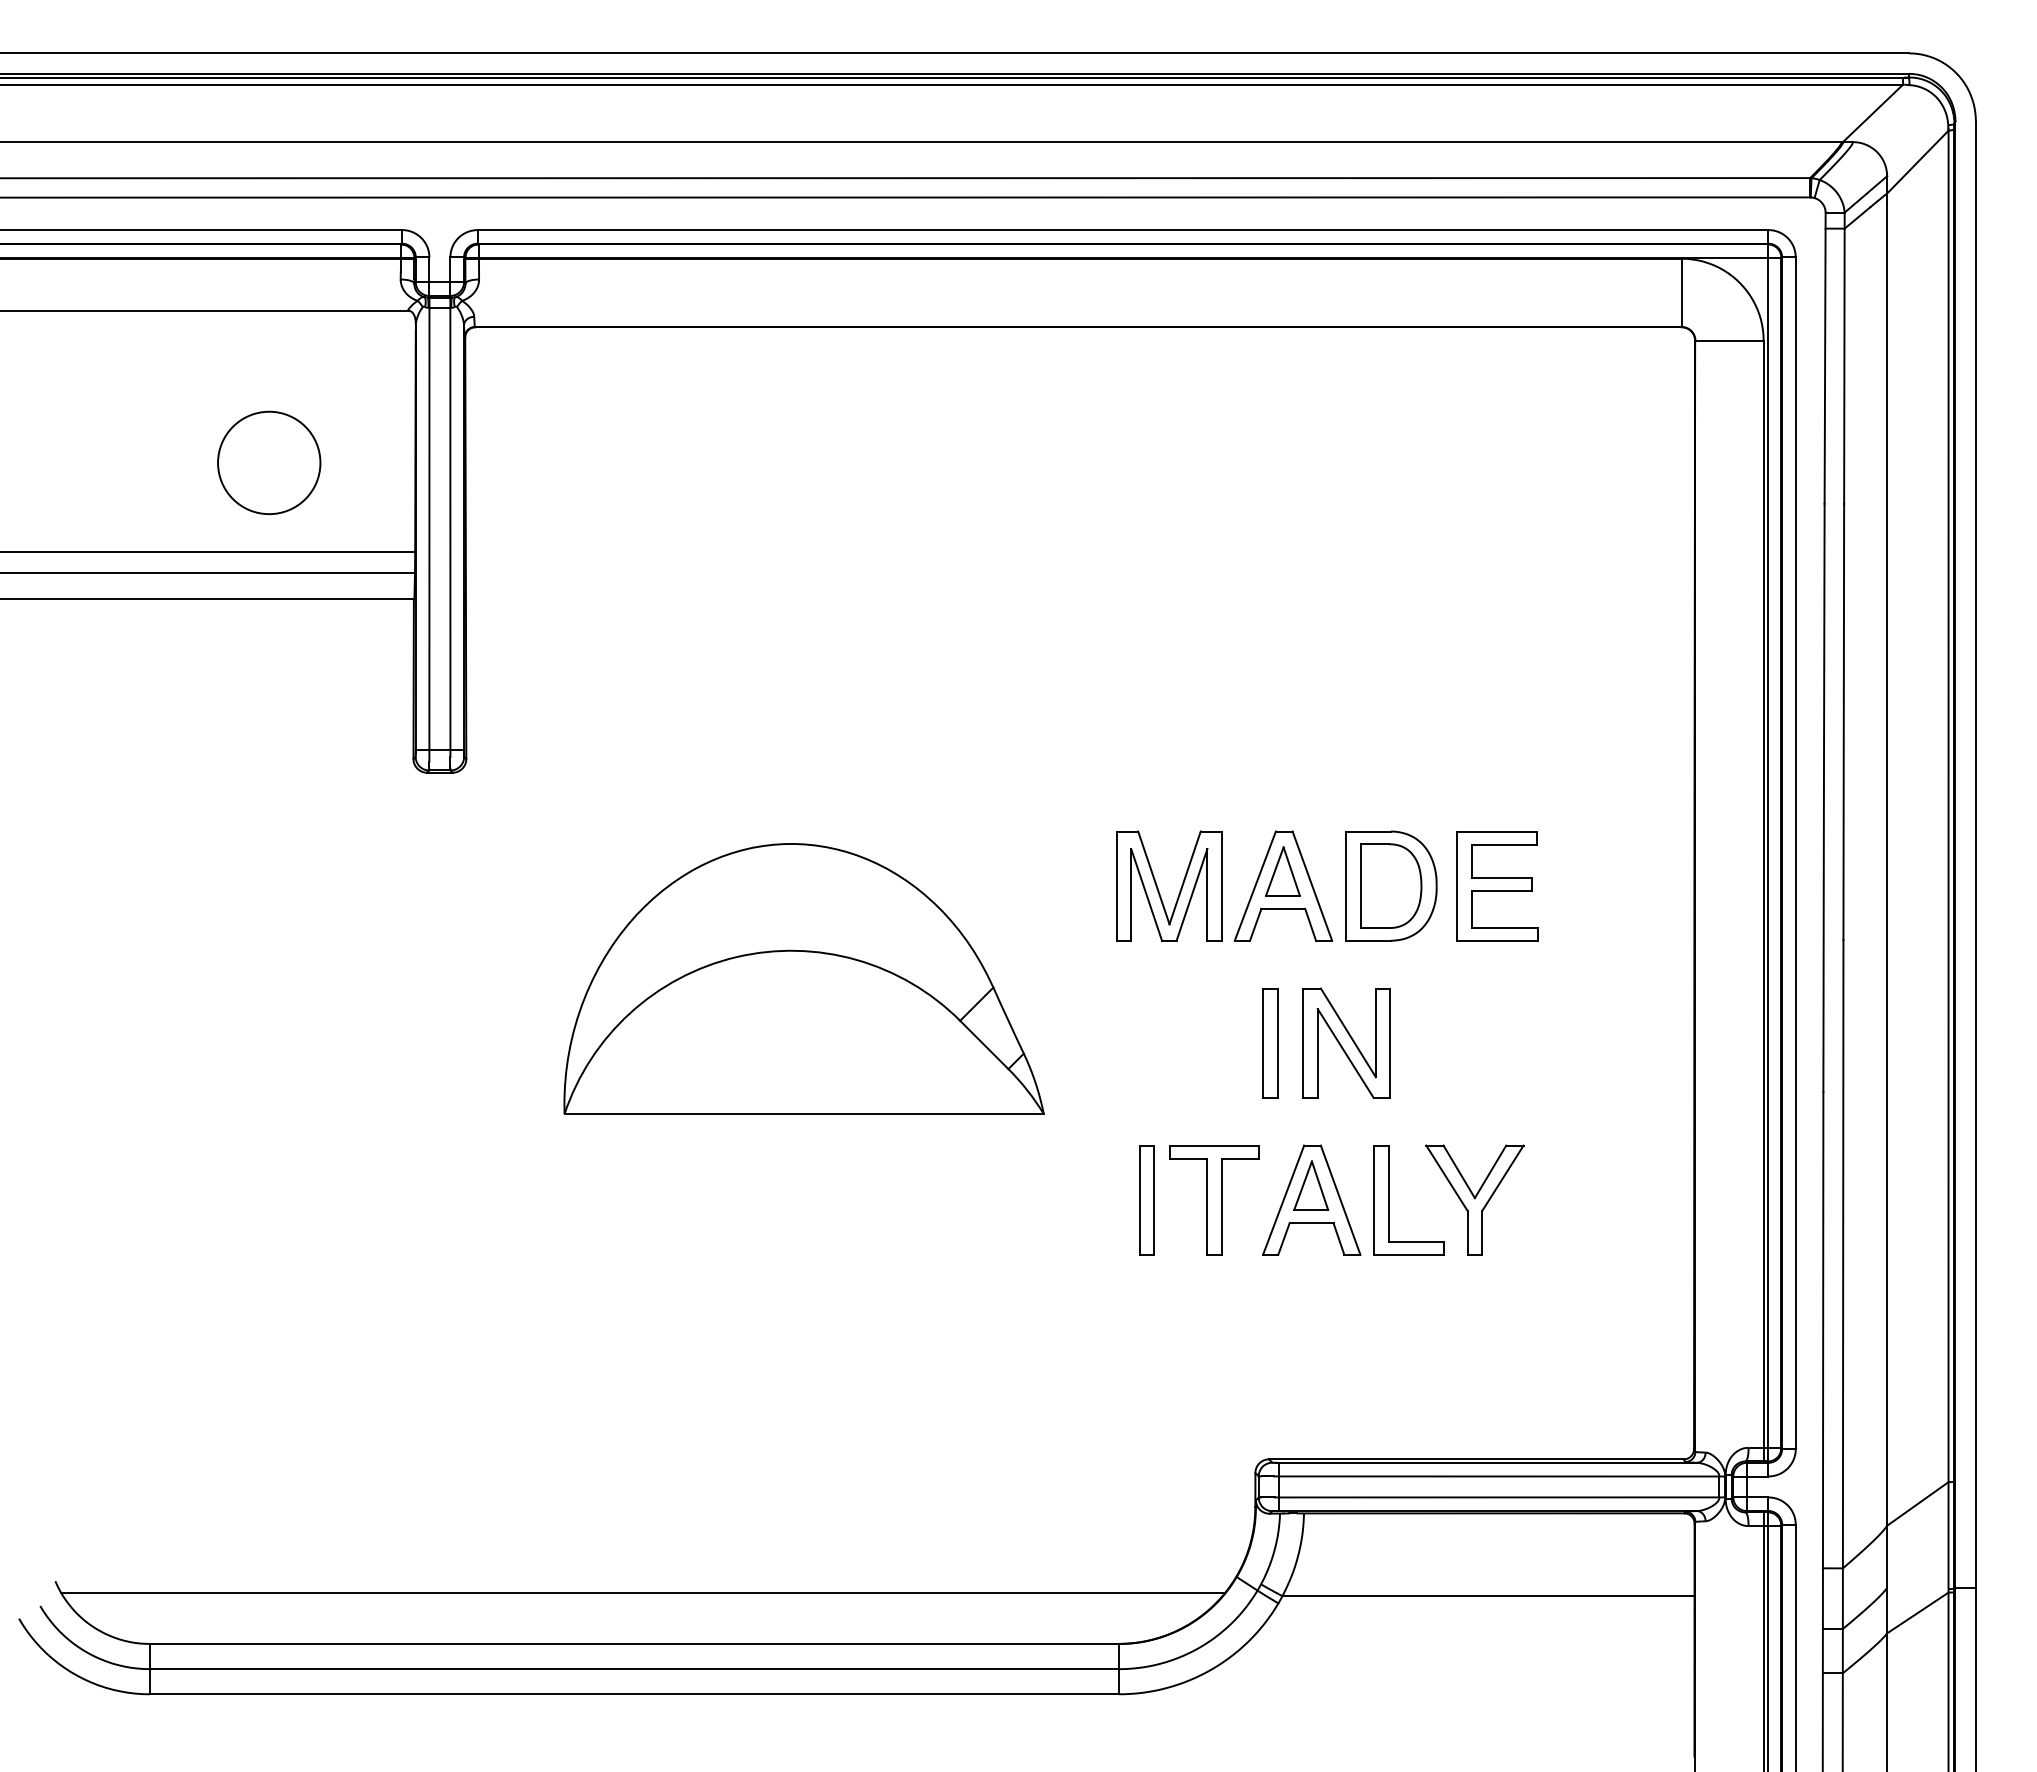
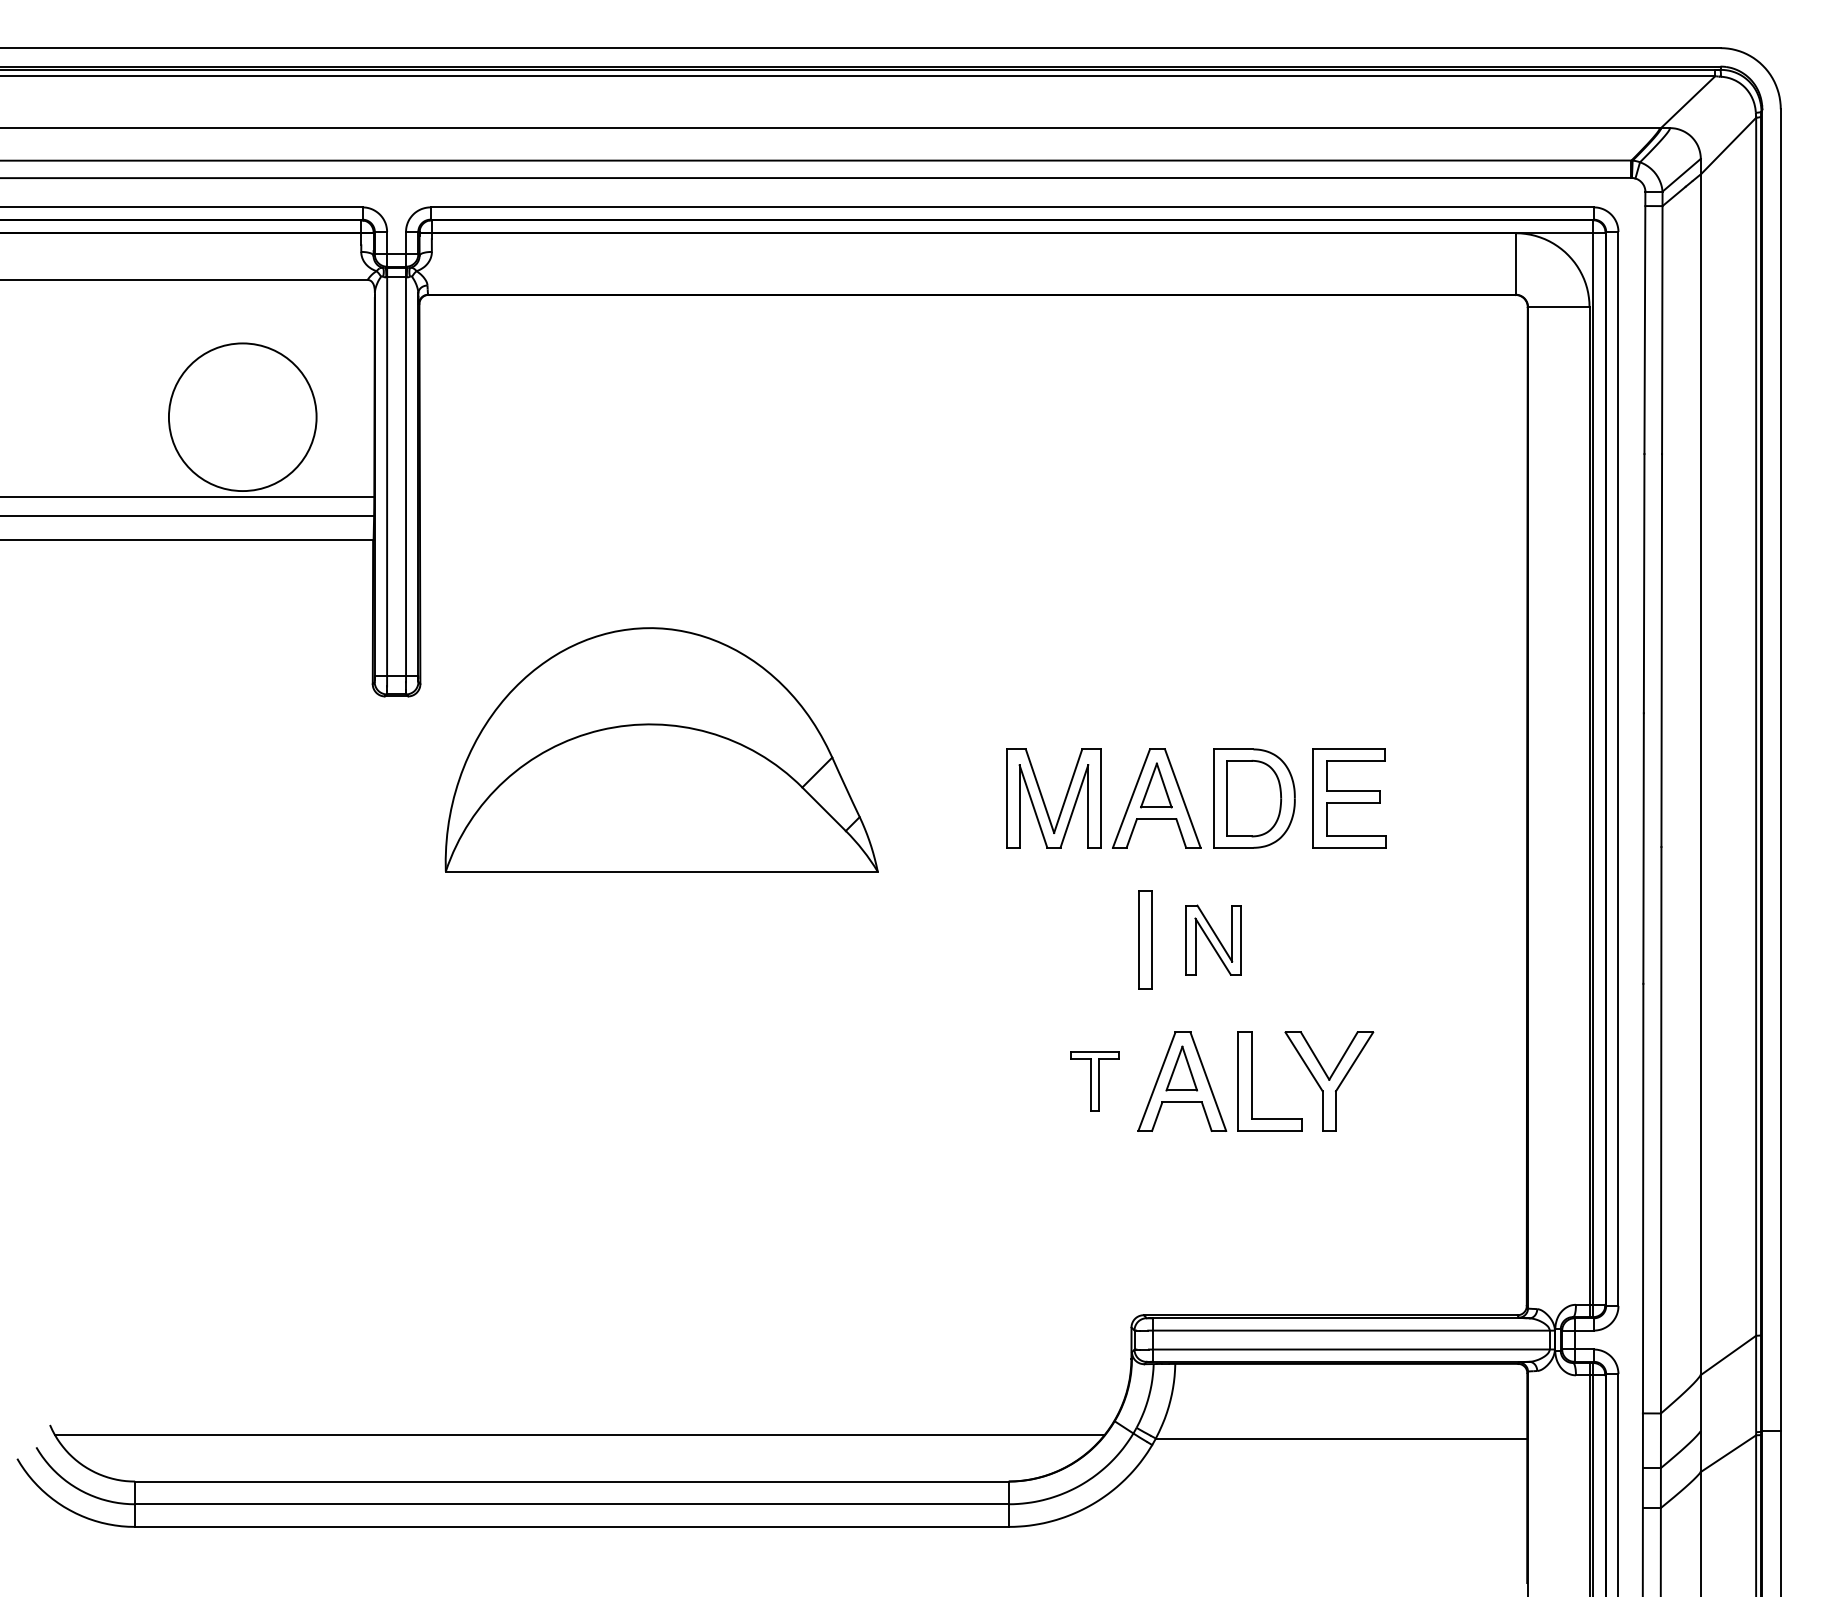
circle: (269, 462) -> (243, 416), size x1.6
part: (803, 978) -> (661, 749), moved
part: (1346, 1042) -> (1213, 939), size x0.7
part: (1146, 1200) -> (1033, 1081), removed
part: (1214, 1200) -> (1094, 1081), size x0.6

